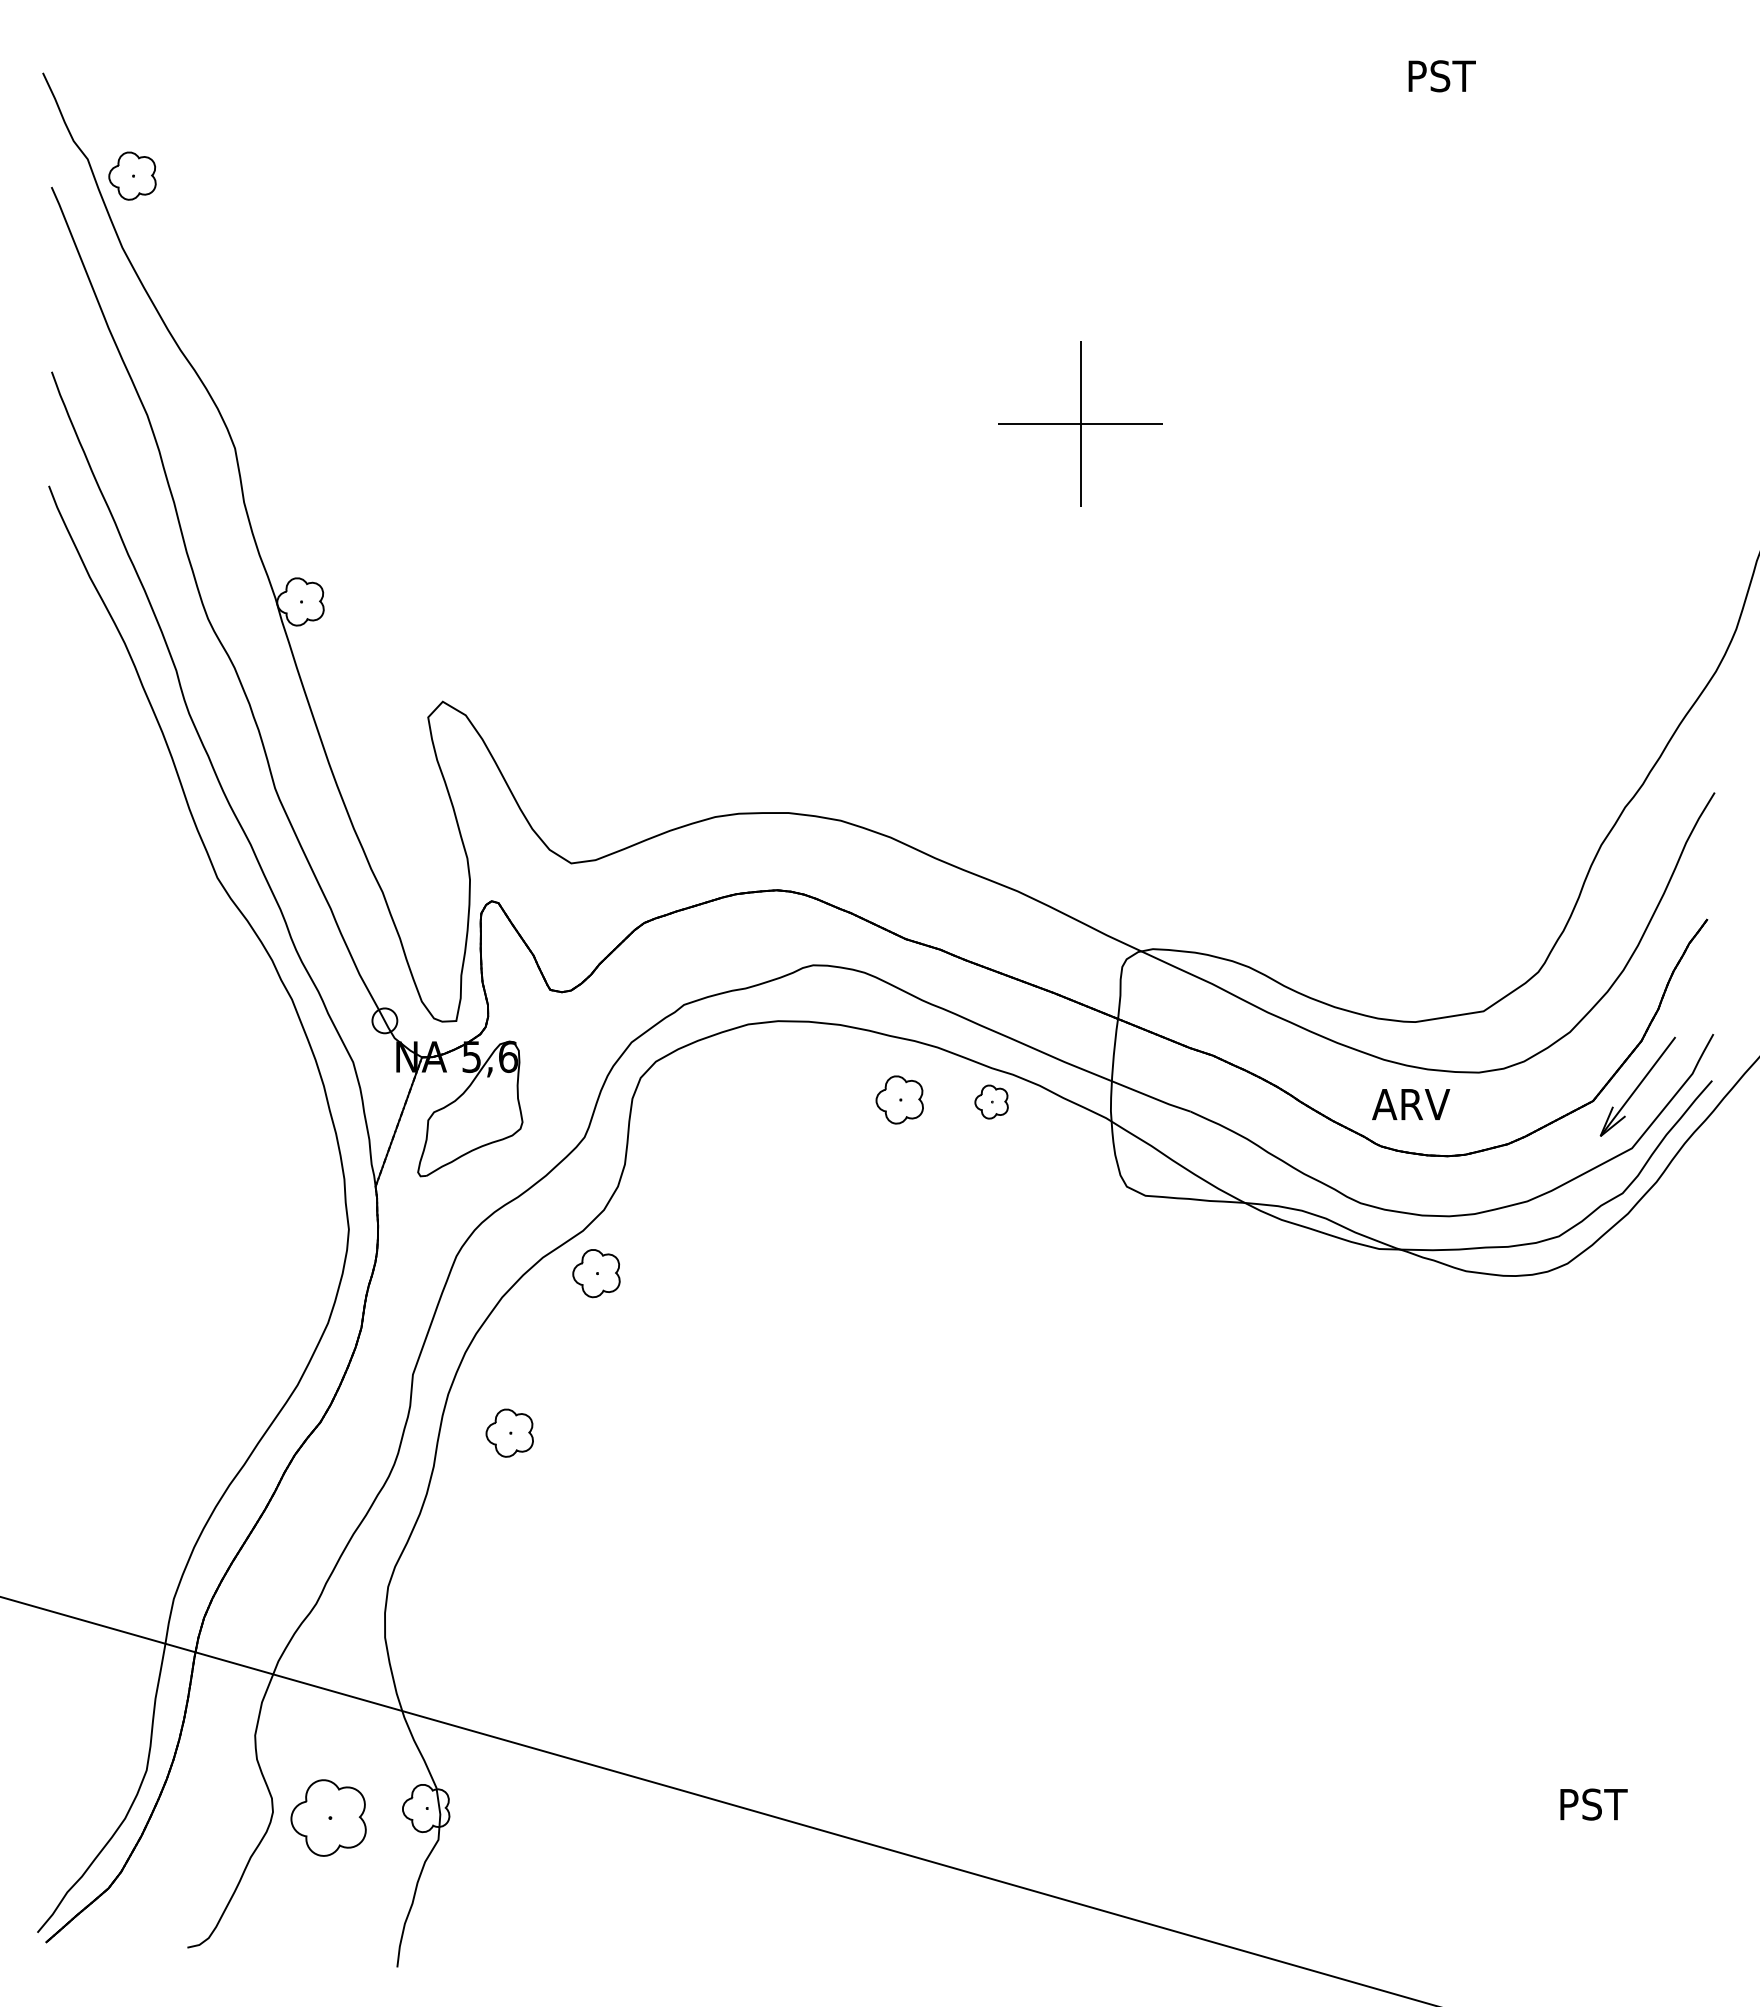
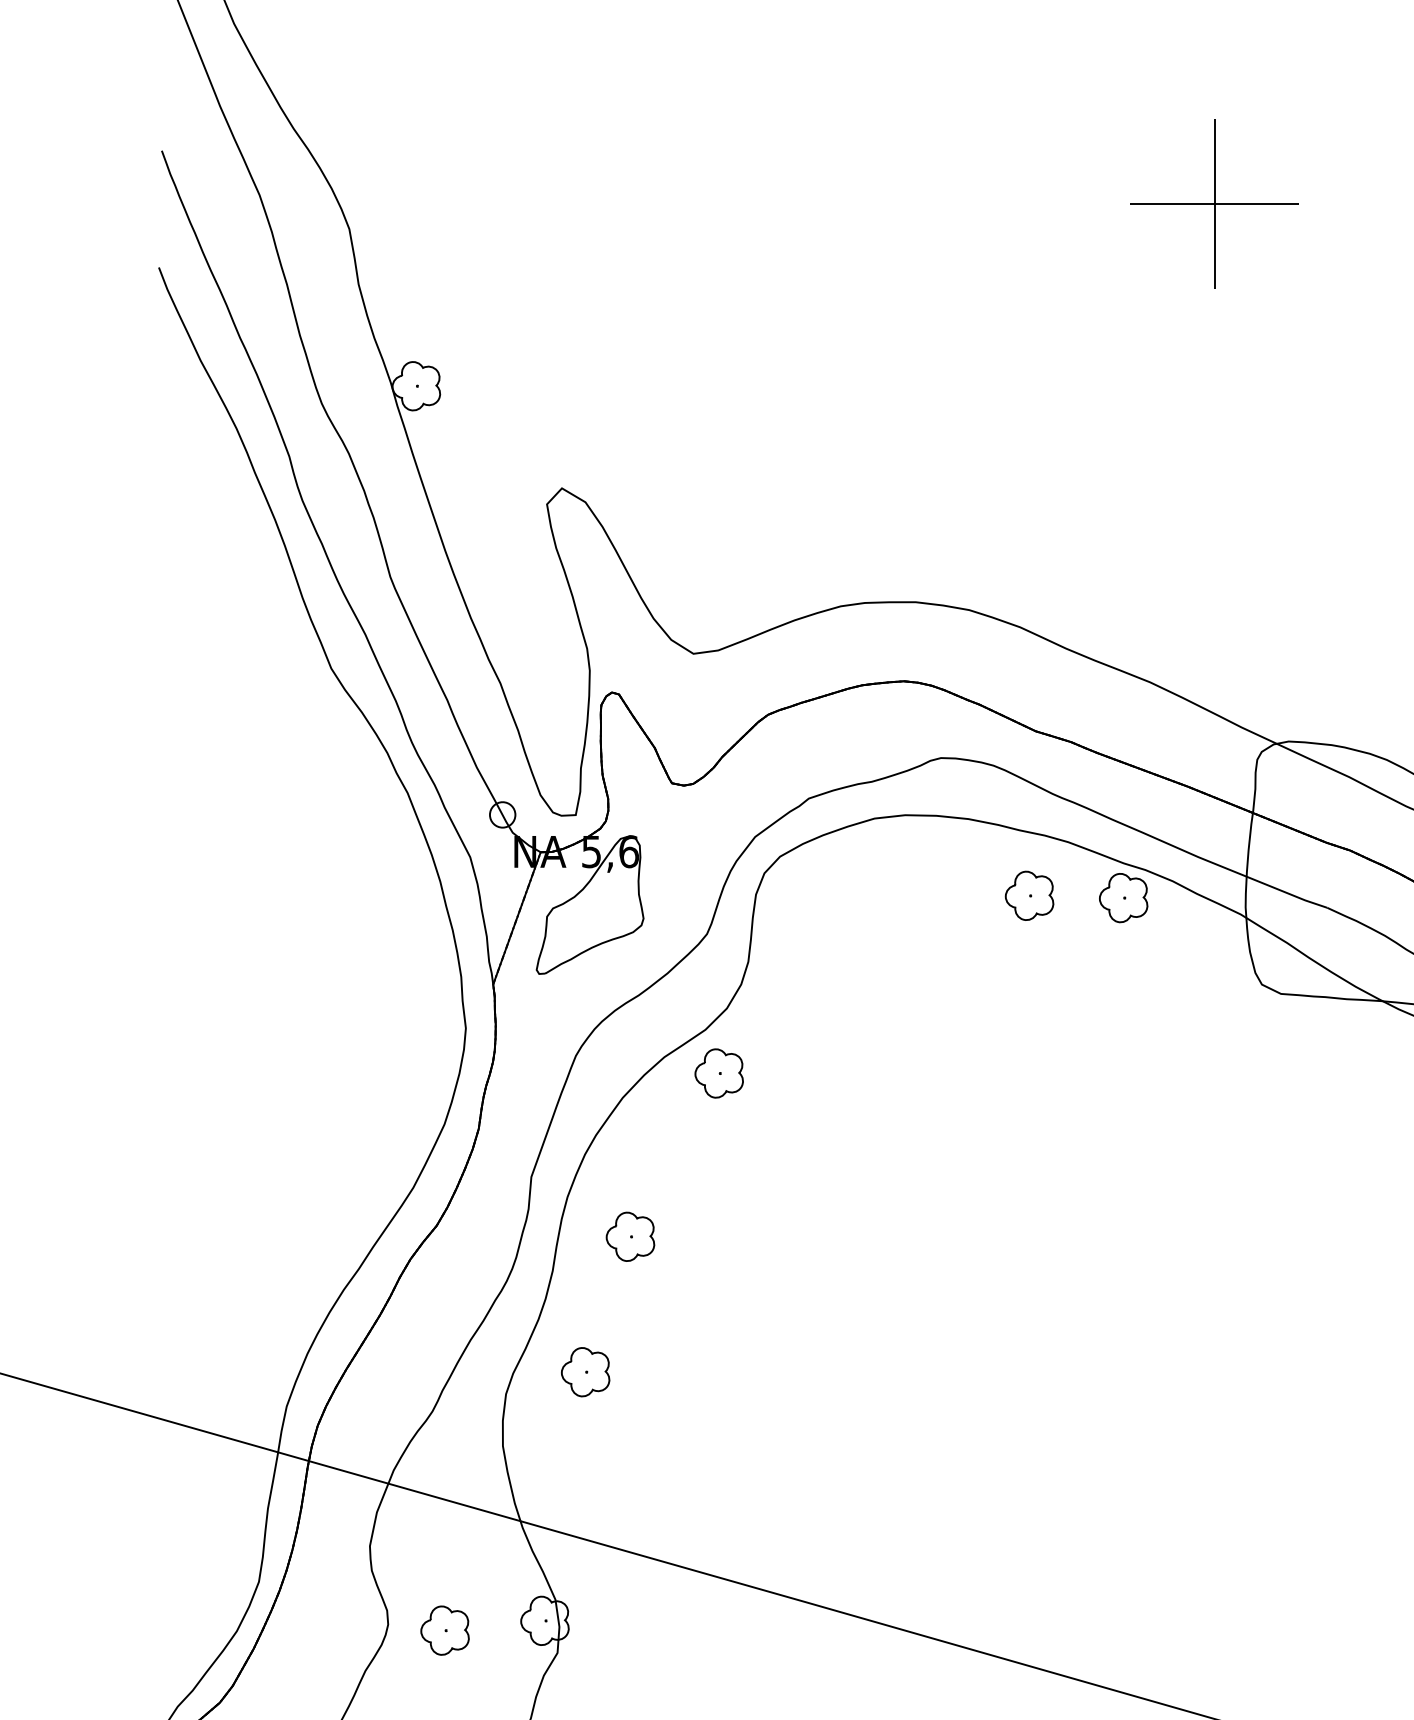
part: (991, 1101) -> (1123, 897), size x1.43
part: (465, 1565) -> (585, 1372), added
part: (328, 1817) -> (444, 1630), size x0.62

